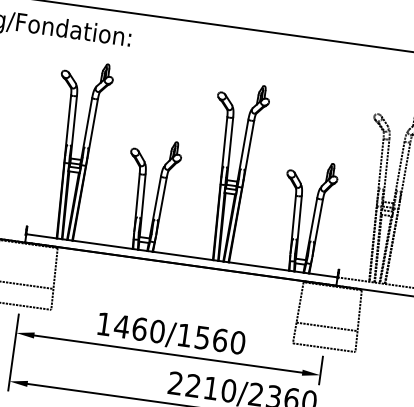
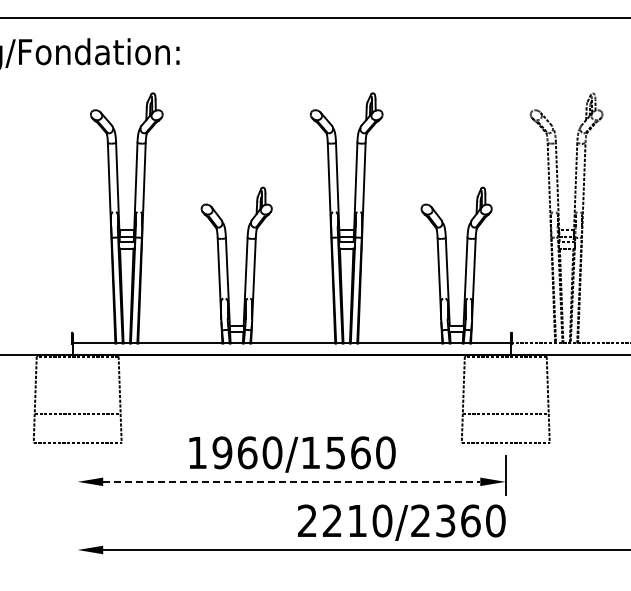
text: (122, 326) -> (222, 452), 1460/1560 -> 1960/1560
line: (13, 351) -> (77, 508), removed
line: (168, 353) -> (291, 481), solid -> dashed

